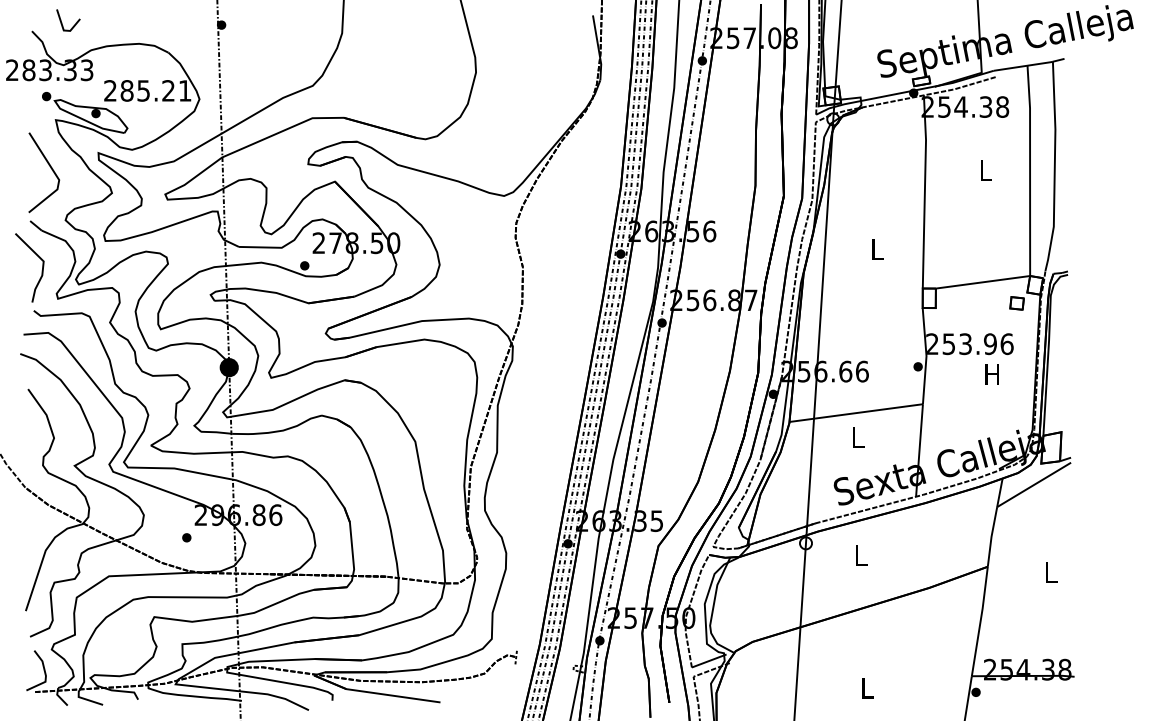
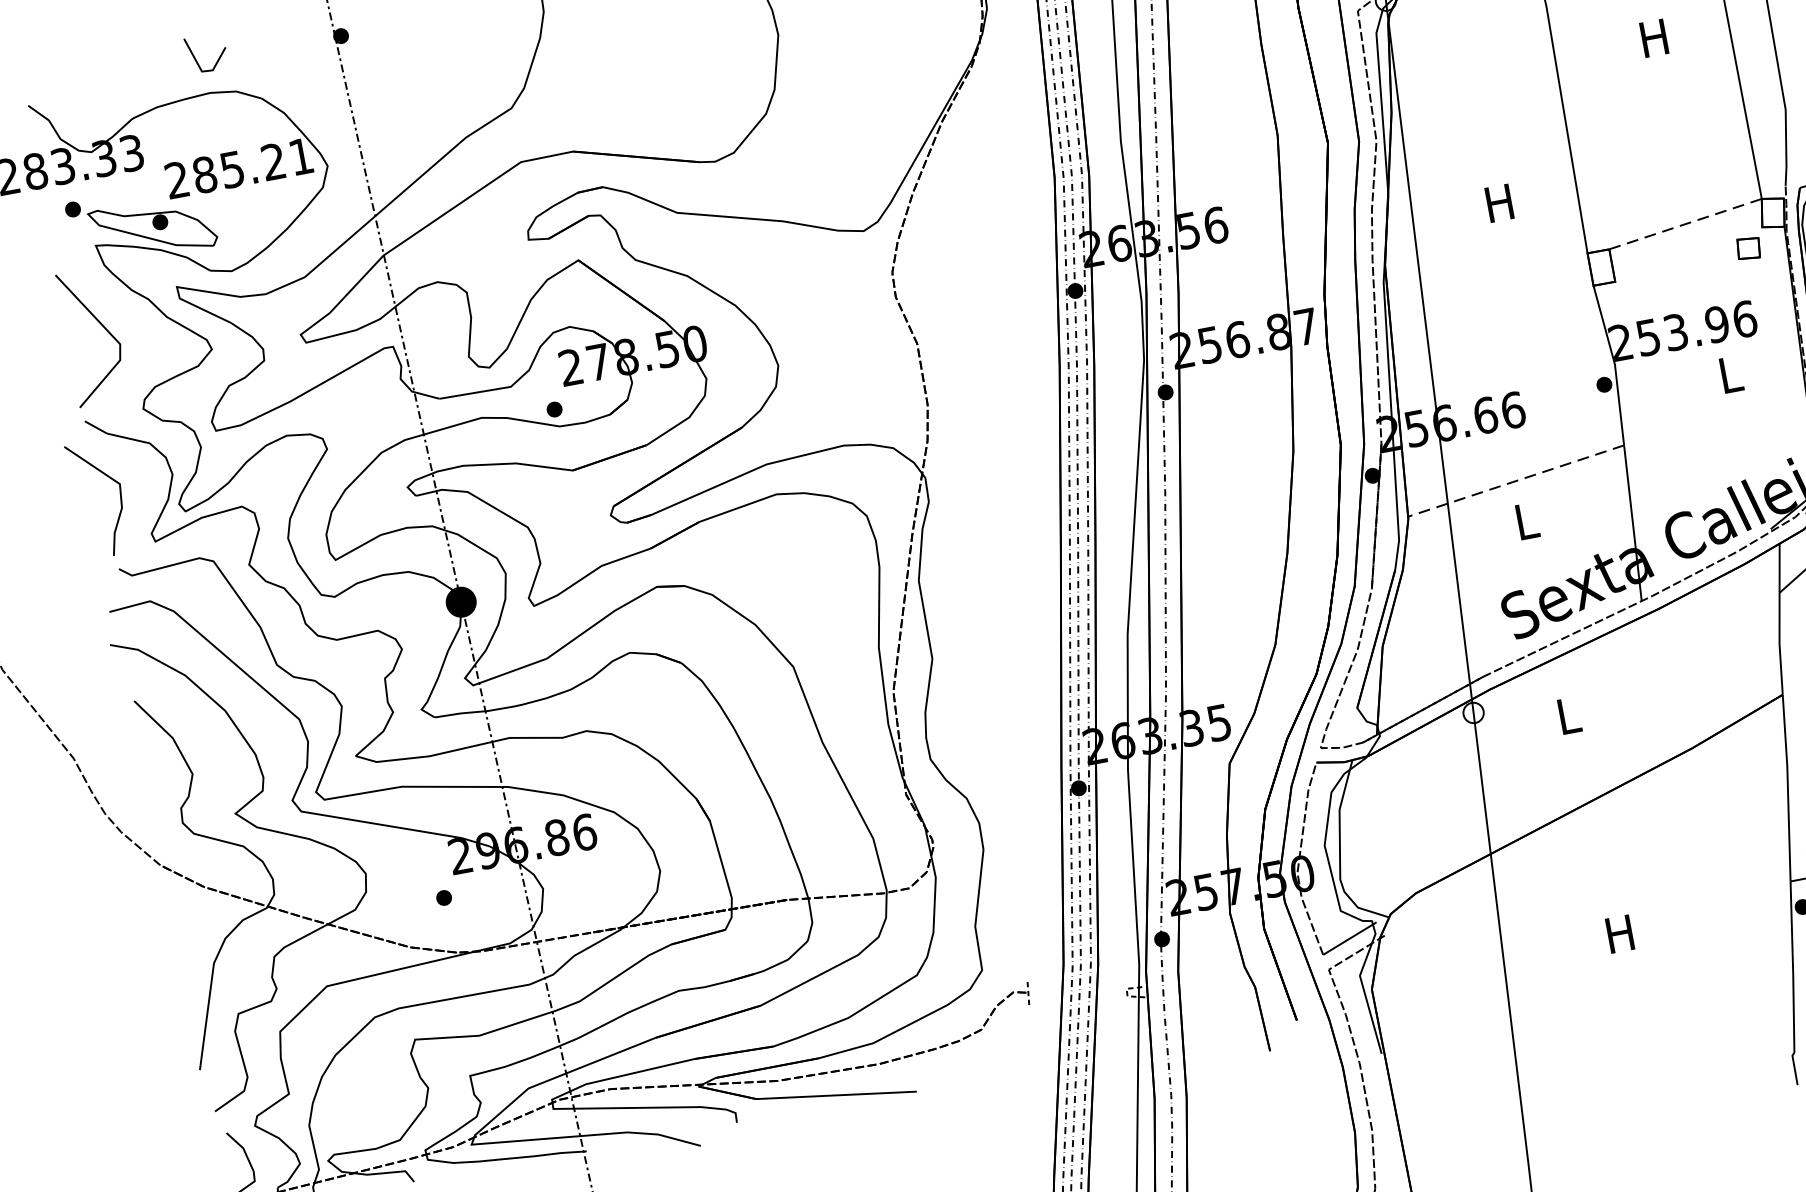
line: (62, 22) -> (197, 58), moved
text: (984, 170) -> (1652, 38), L -> H
text: (876, 249) -> (1498, 203), L -> H
line: (983, 282) -> (1686, 224), solid -> dashed
text: (991, 374) -> (1728, 374), H -> L
line: (855, 413) -> (1515, 481), solid -> dashed
text: (866, 688) -> (1619, 934), L -> H

